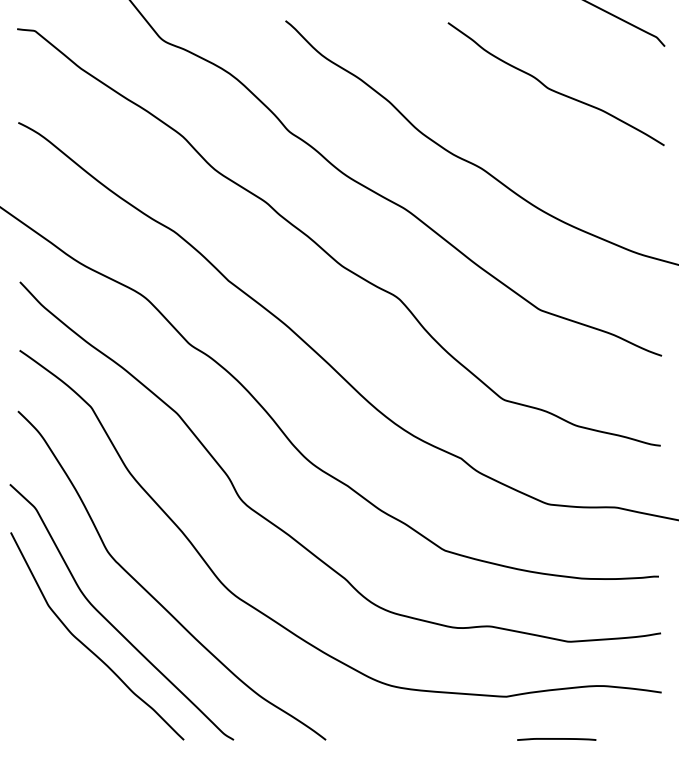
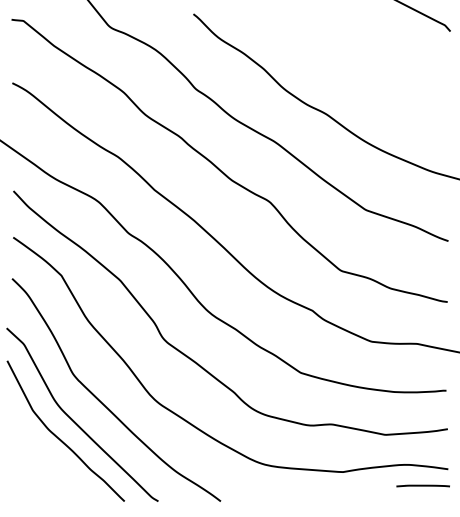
curve: (554, 89) -> (375, 60), removed
line: (555, 738) -> (422, 485), moved

